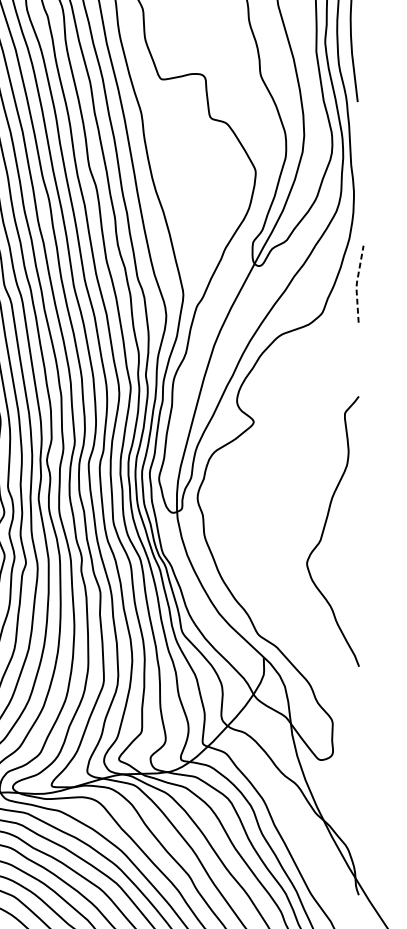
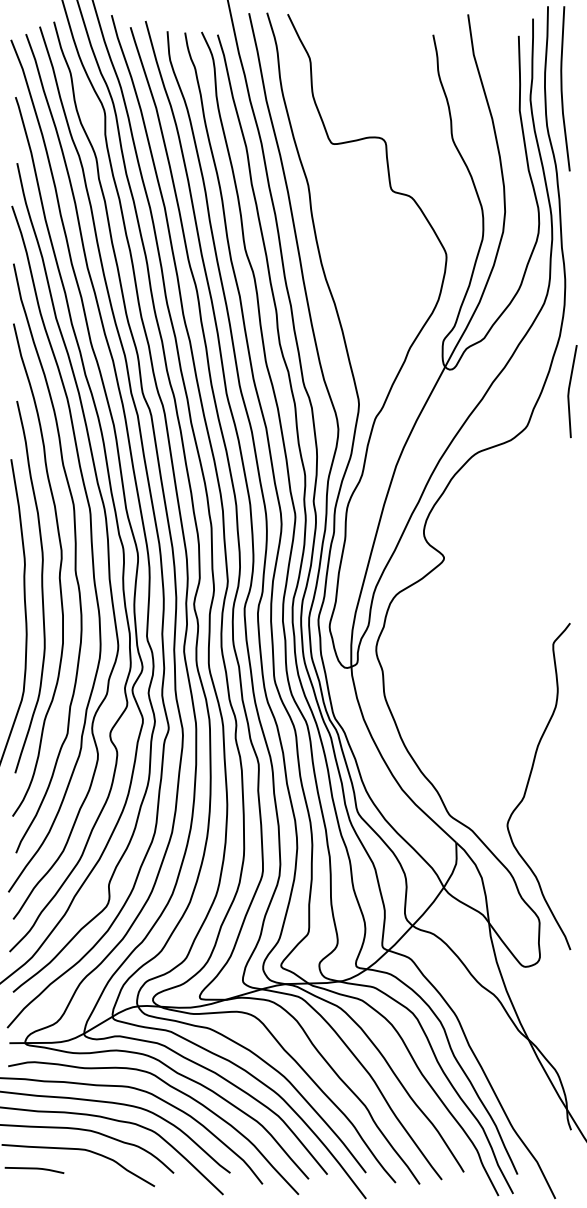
line: (356, 284) -> (568, 391), dashed -> solid
curve: (324, 530) -> (528, 785), moved

